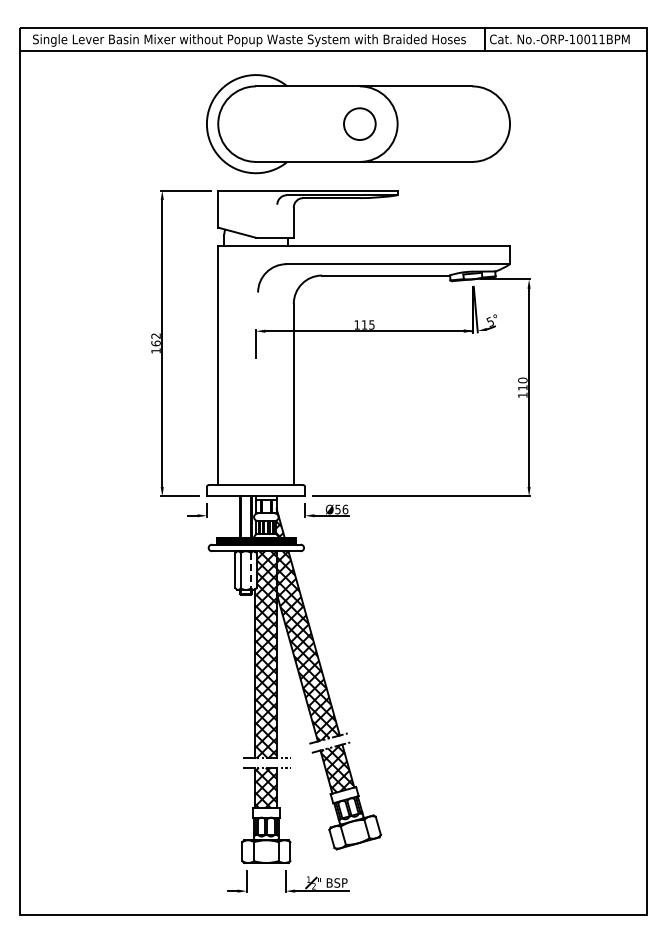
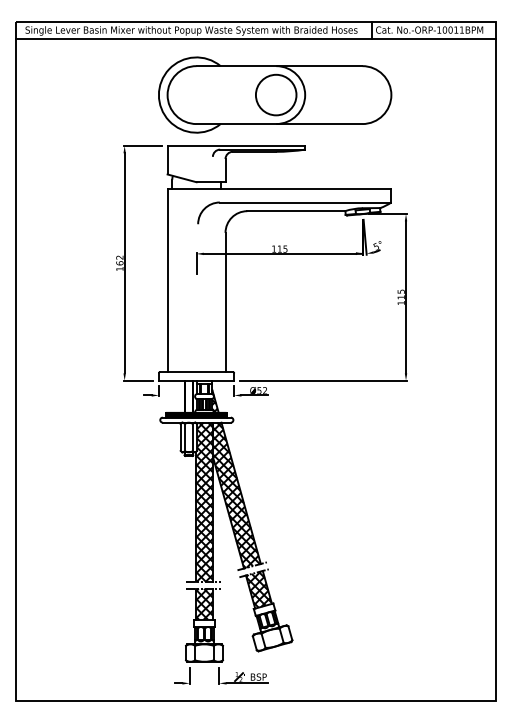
circle: (359, 123) -> (275, 94), size x1.67
text: (522, 380) -> (400, 291), 110 -> 115
text: (345, 509) -> (265, 390), Ø56 -> Ø52
line: (251, 571) -> (193, 438), dashed -> solid

